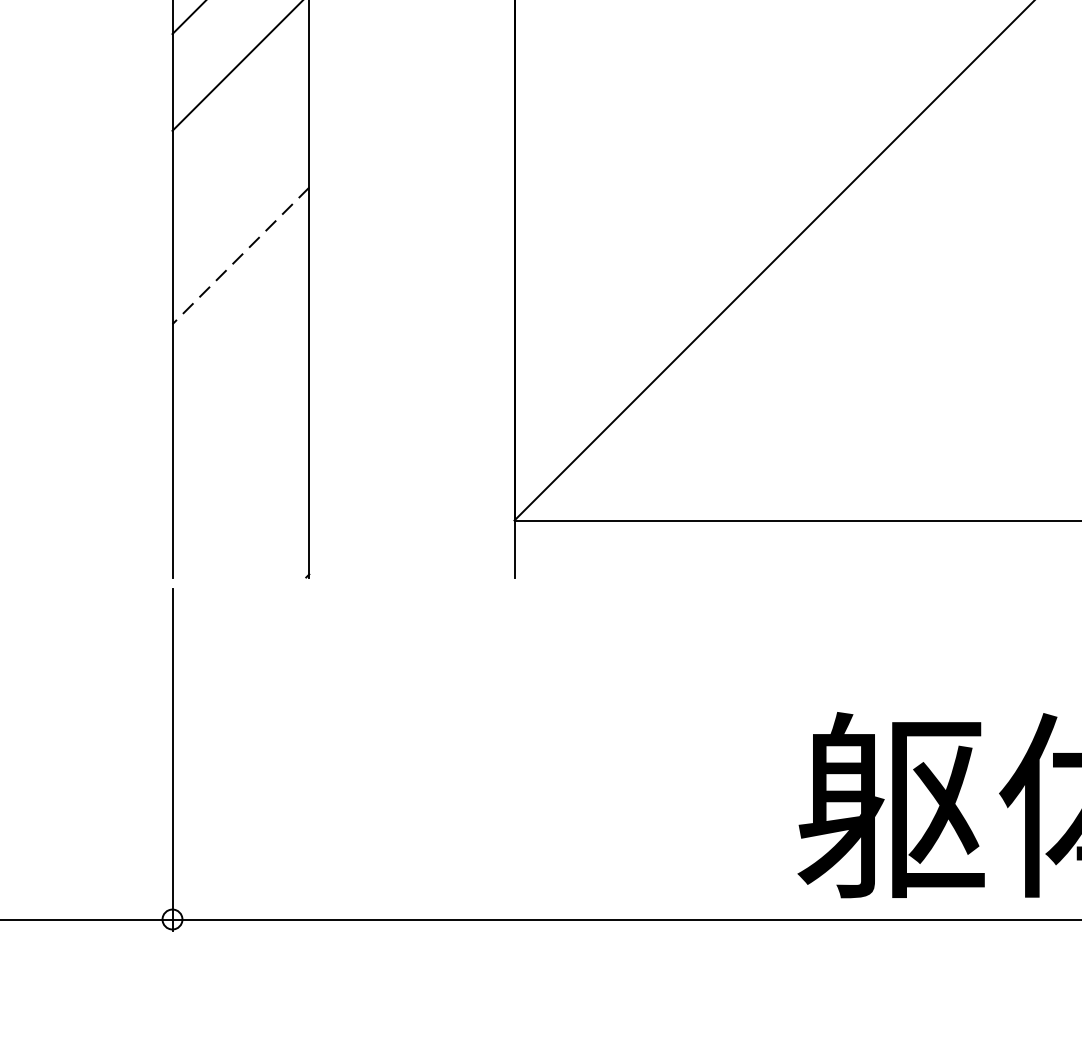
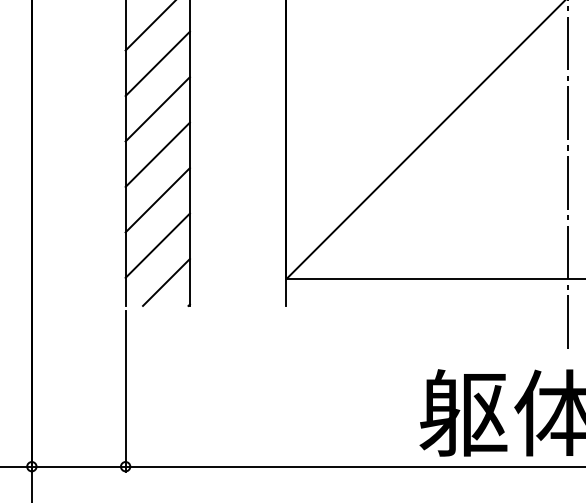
line: (240, 159) -> (157, 109), added
line: (240, 257) -> (157, 155), dashed -> solid
line: (240, 353) -> (157, 200), added
line: (240, 448) -> (157, 245), added
line: (259, 527) -> (166, 282), added

